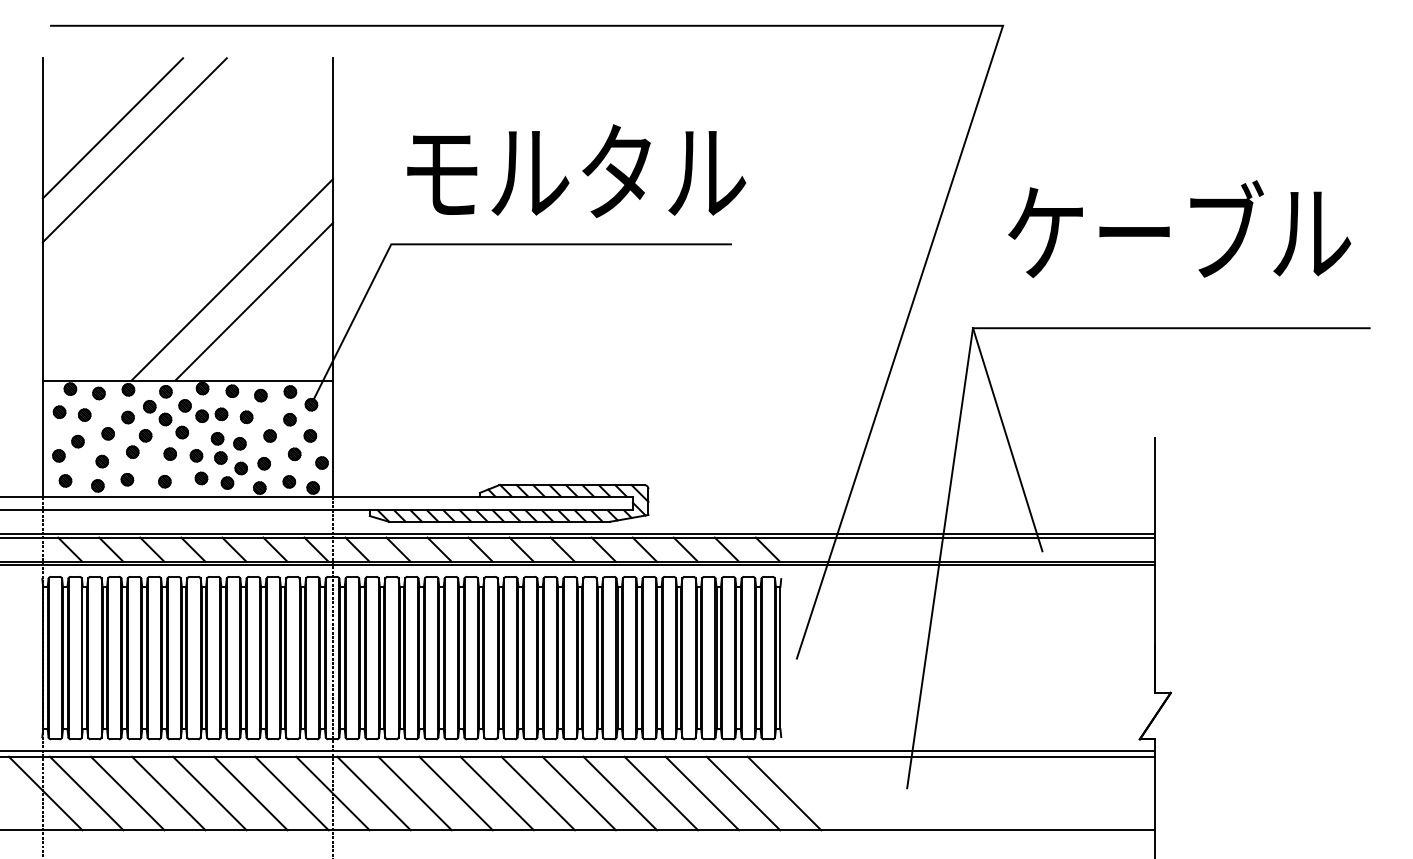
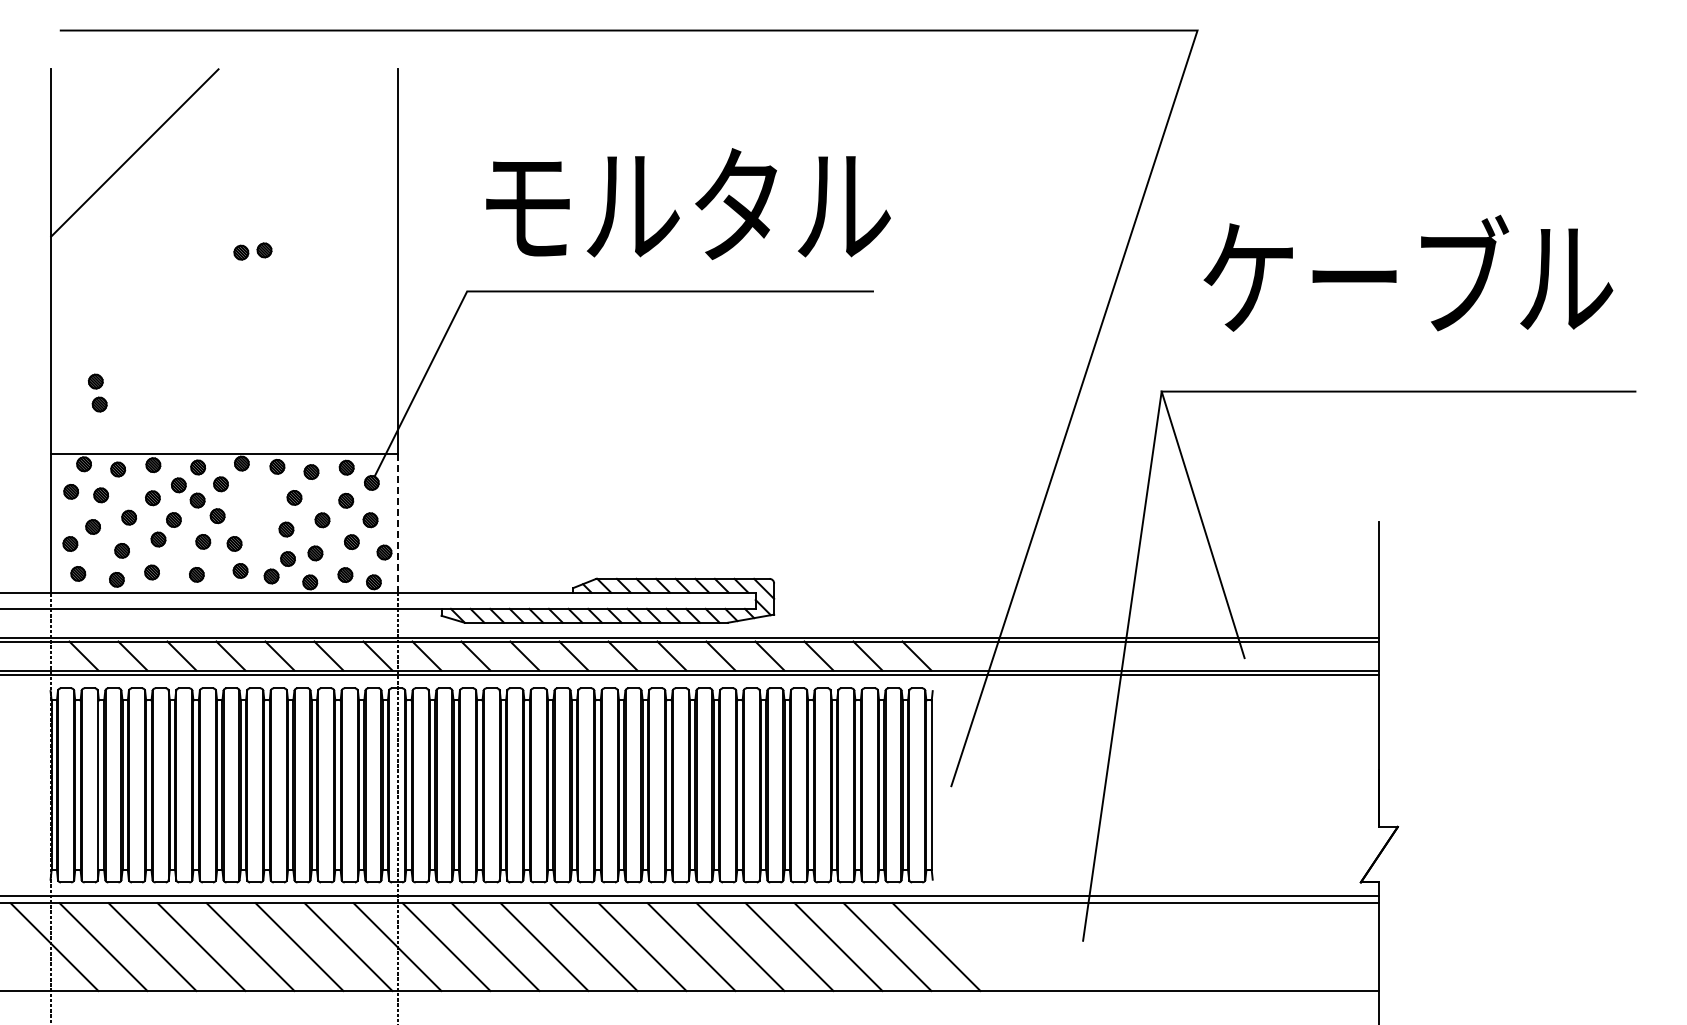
line: (134, 149) -> (160, 178), removed
line: (232, 279) -> (277, 333), removed
line: (254, 301) -> (303, 359), removed
part: (211, 415) -> (252, 251), moved
line: (332, 438) -> (397, 523), solid -> dashed
part: (219, 447) -> (97, 392), moved

